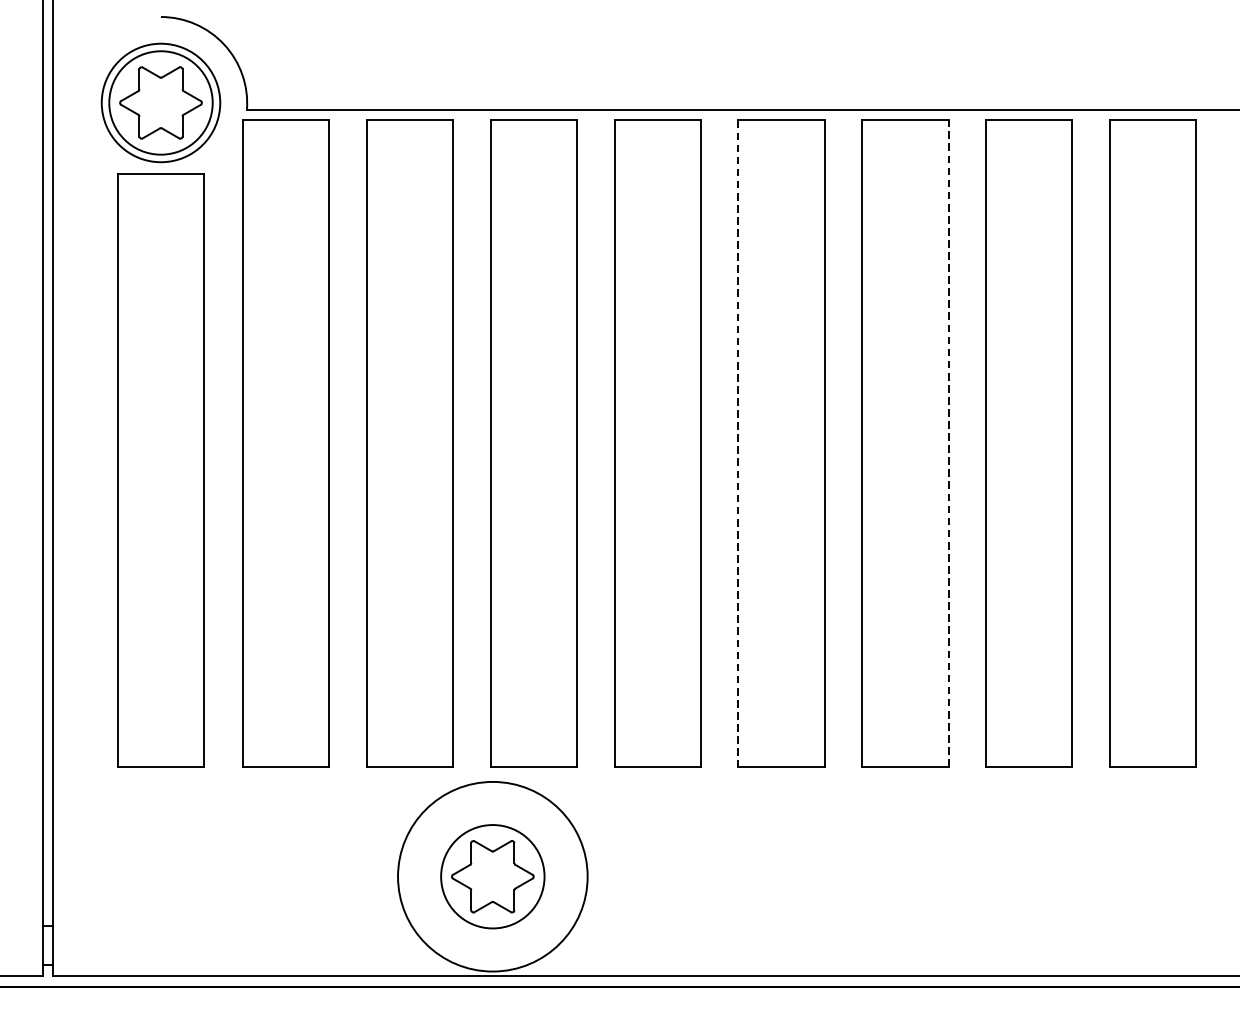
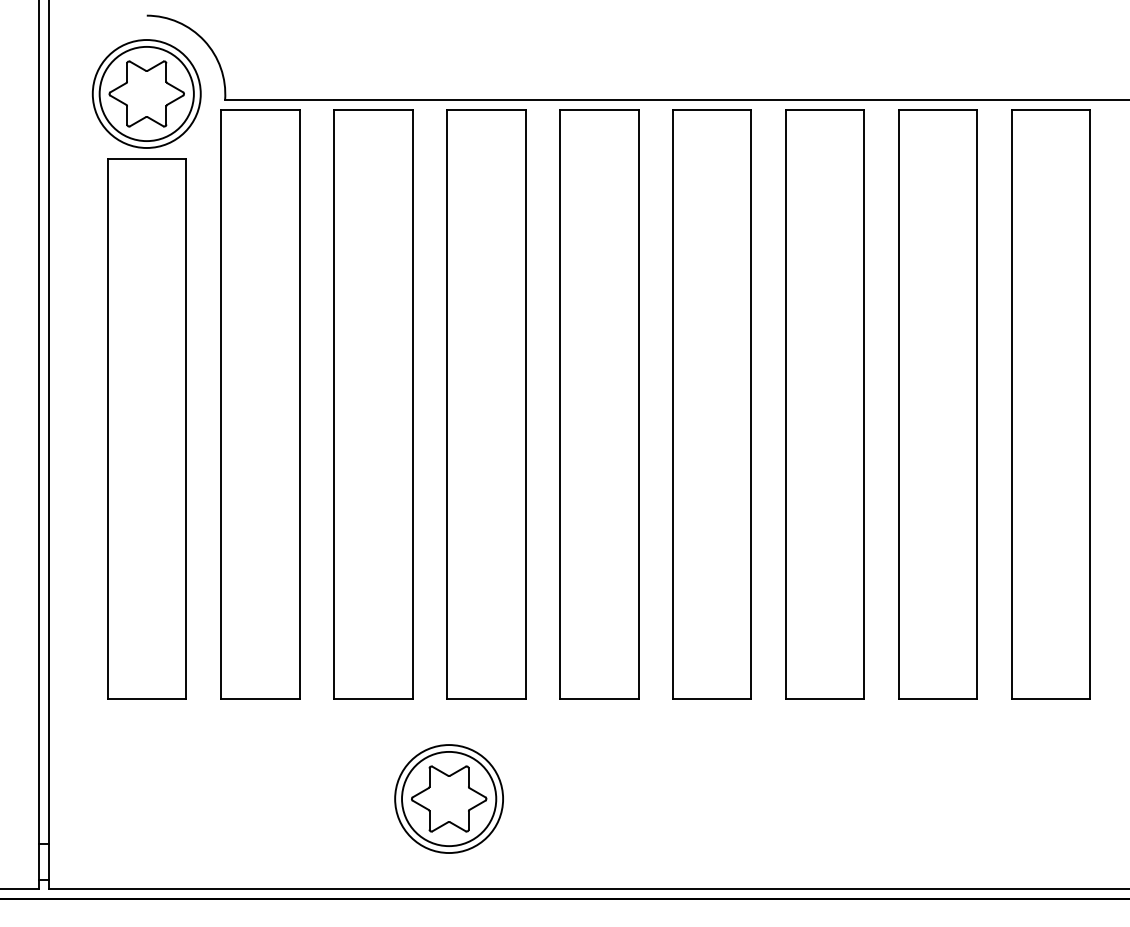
line: (948, 442) -> (864, 403), dashed -> solid
line: (737, 443) -> (672, 404), dashed -> solid
circle: (493, 877) -> (449, 799), size x0.62

